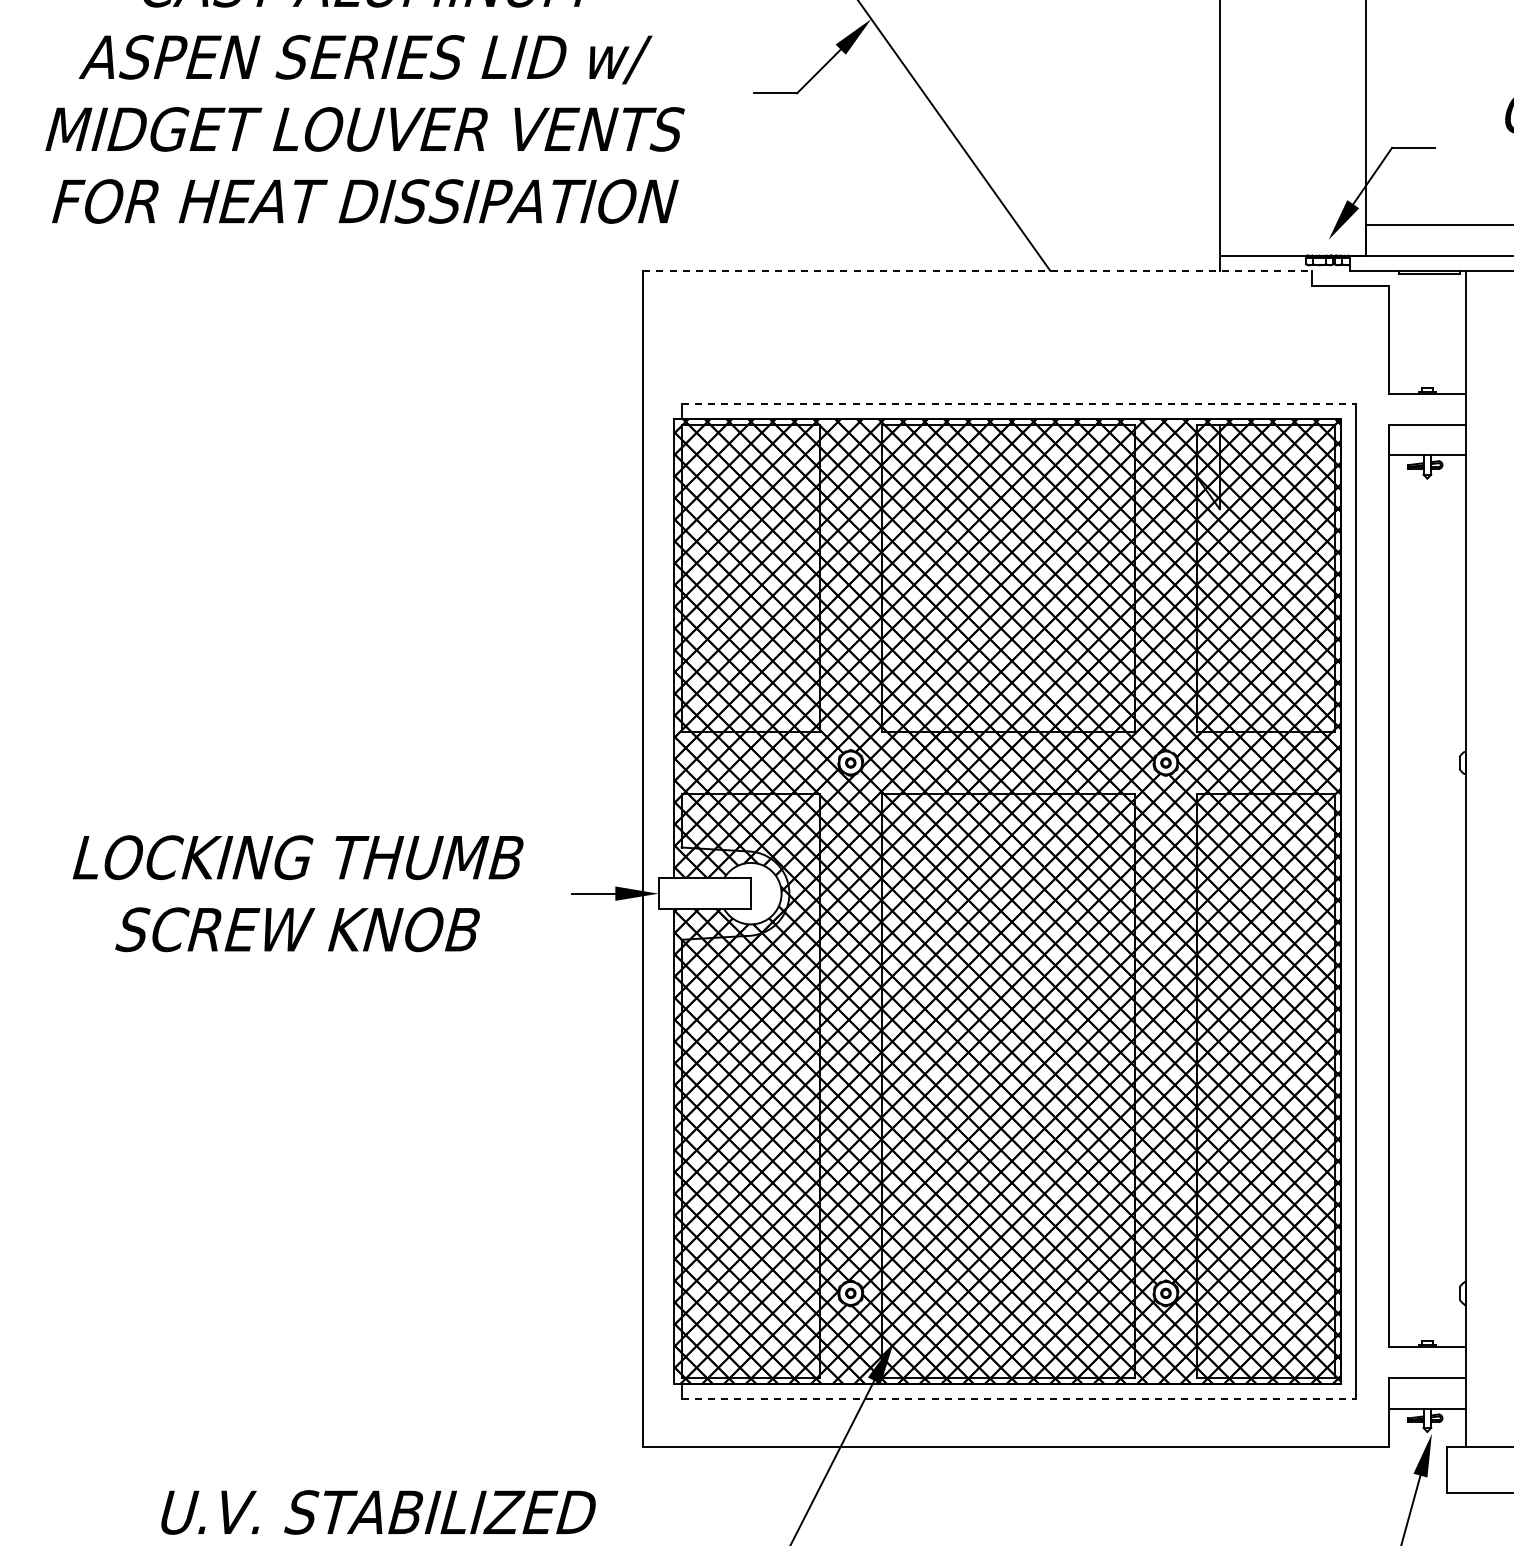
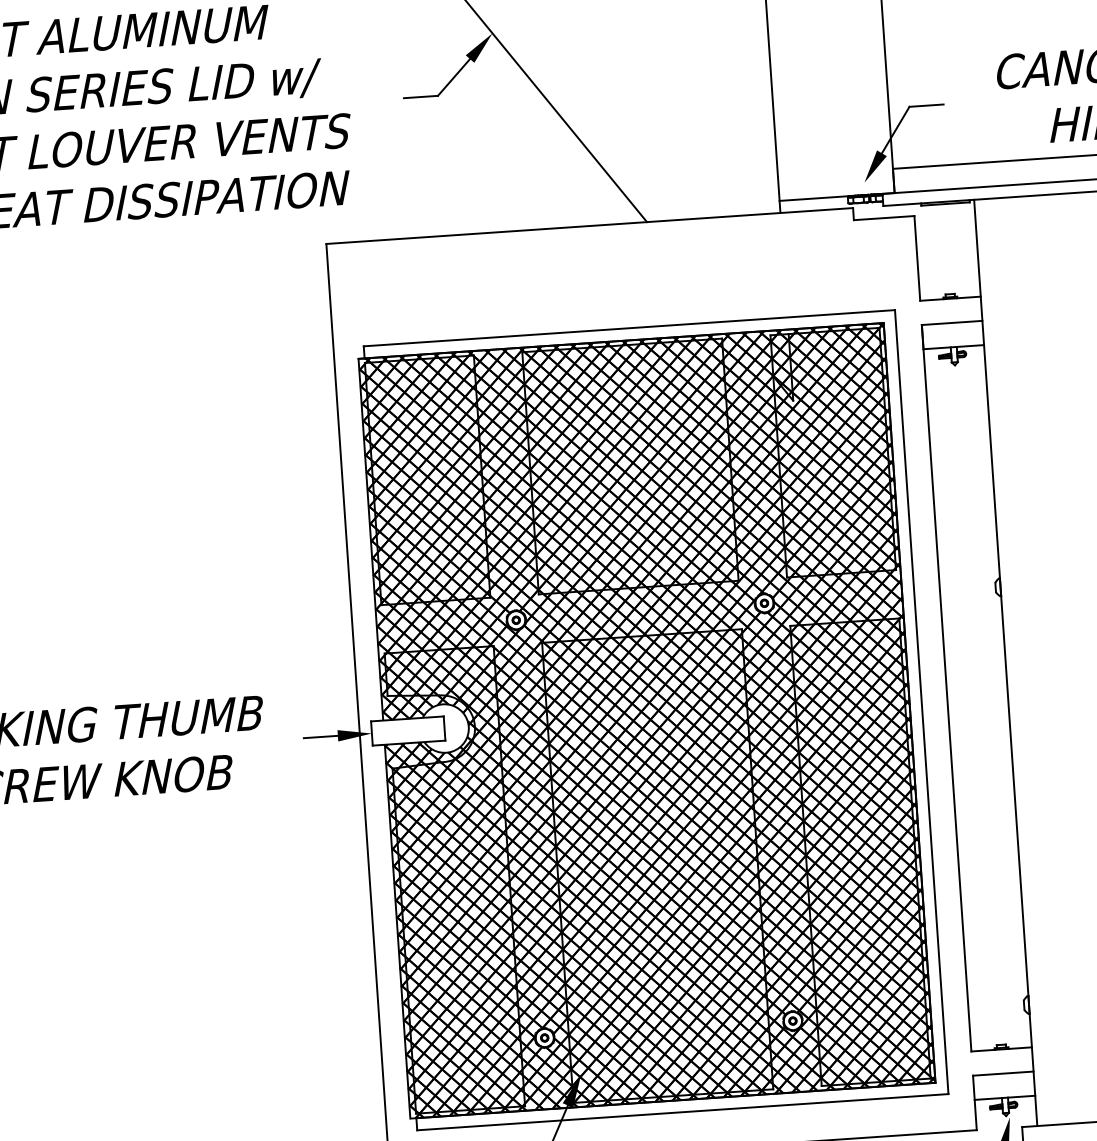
line: (978, 270) -> (590, 225), dashed -> solid
line: (1019, 403) -> (629, 328), dashed -> solid
line: (1019, 1399) -> (683, 1112), dashed -> solid

